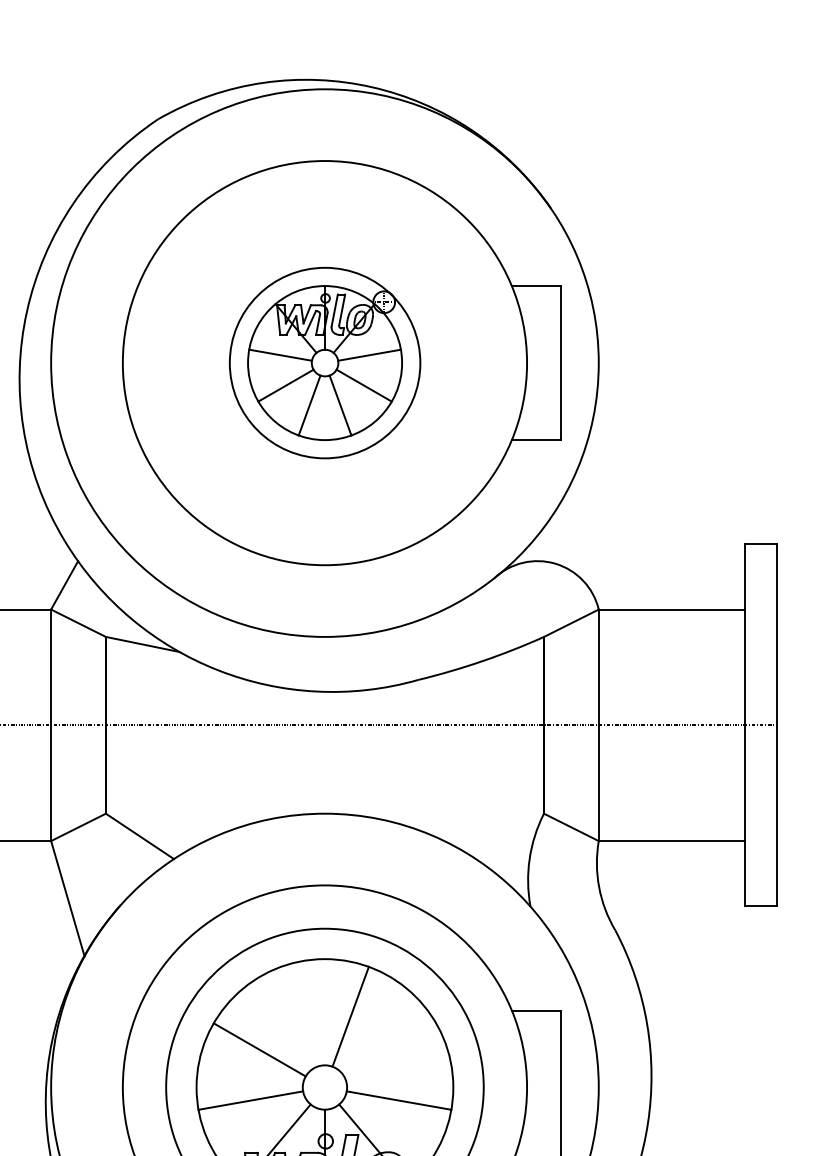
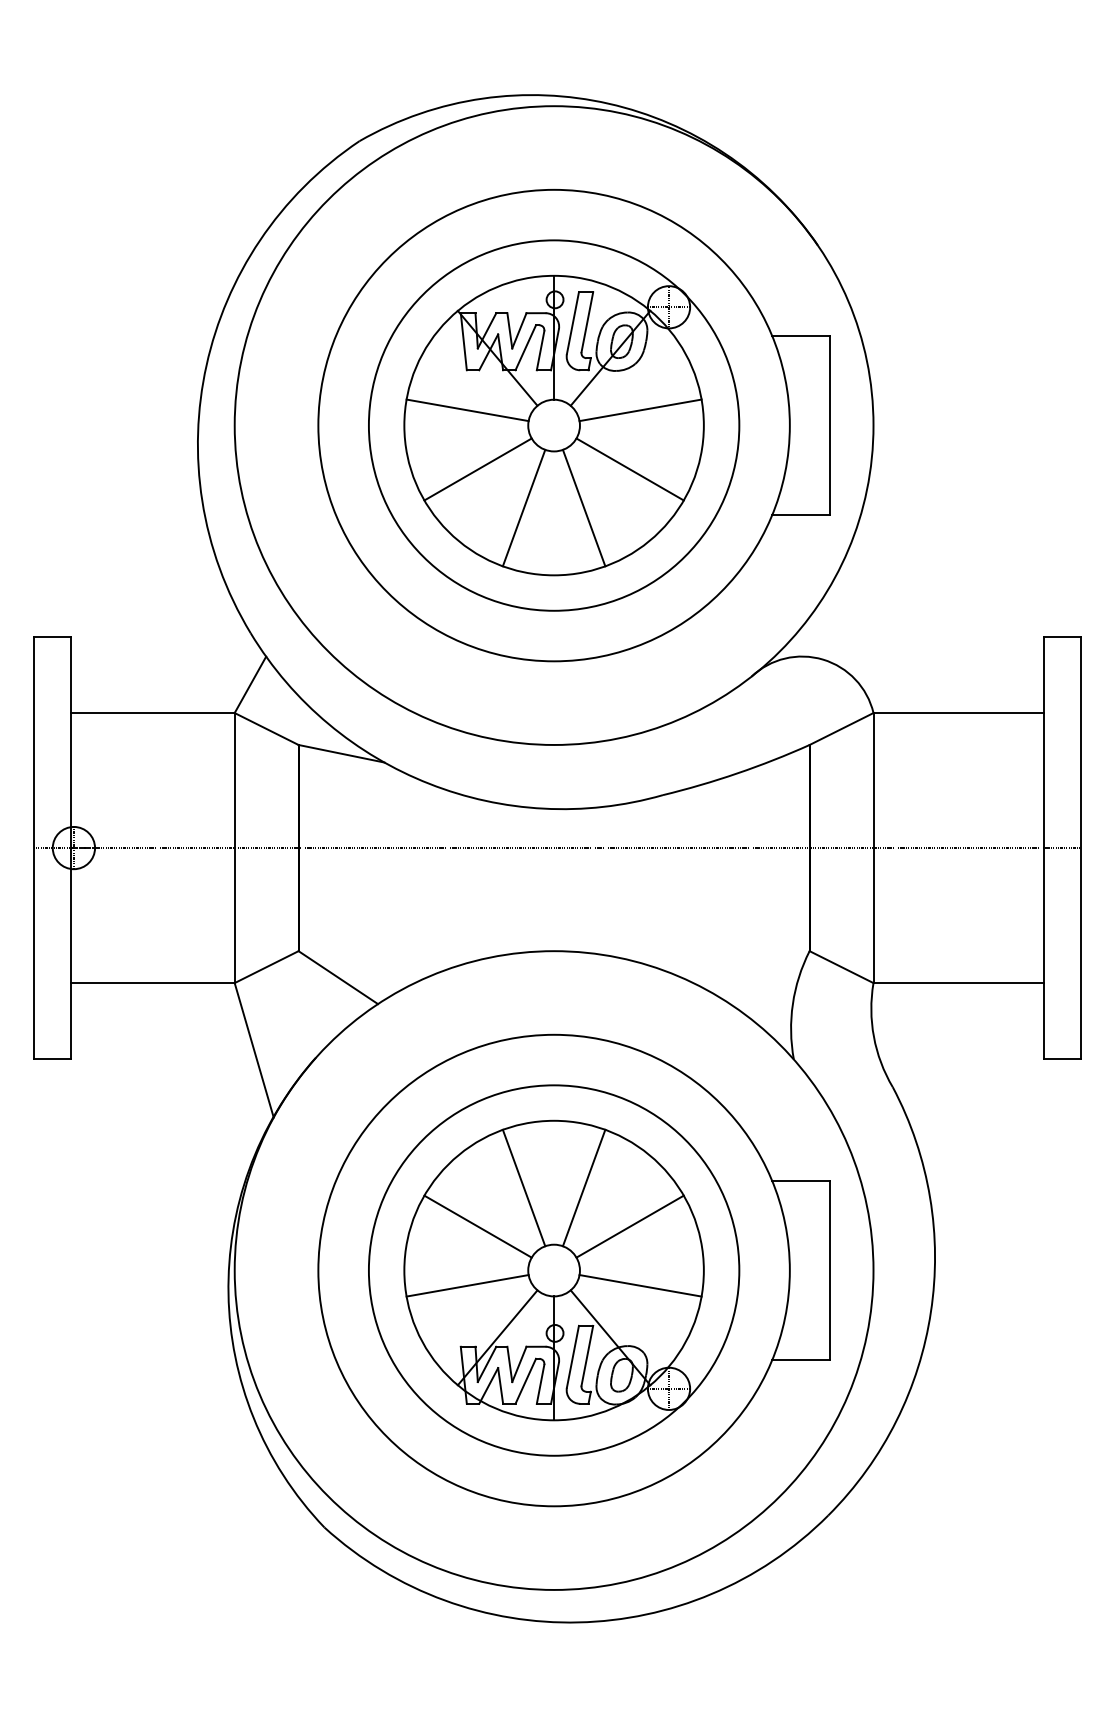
part: (325, 363) -> (554, 425), size x1.67
line: (298, 1016) -> (523, 1187), added
line: (389, 1049) -> (629, 1226), added

